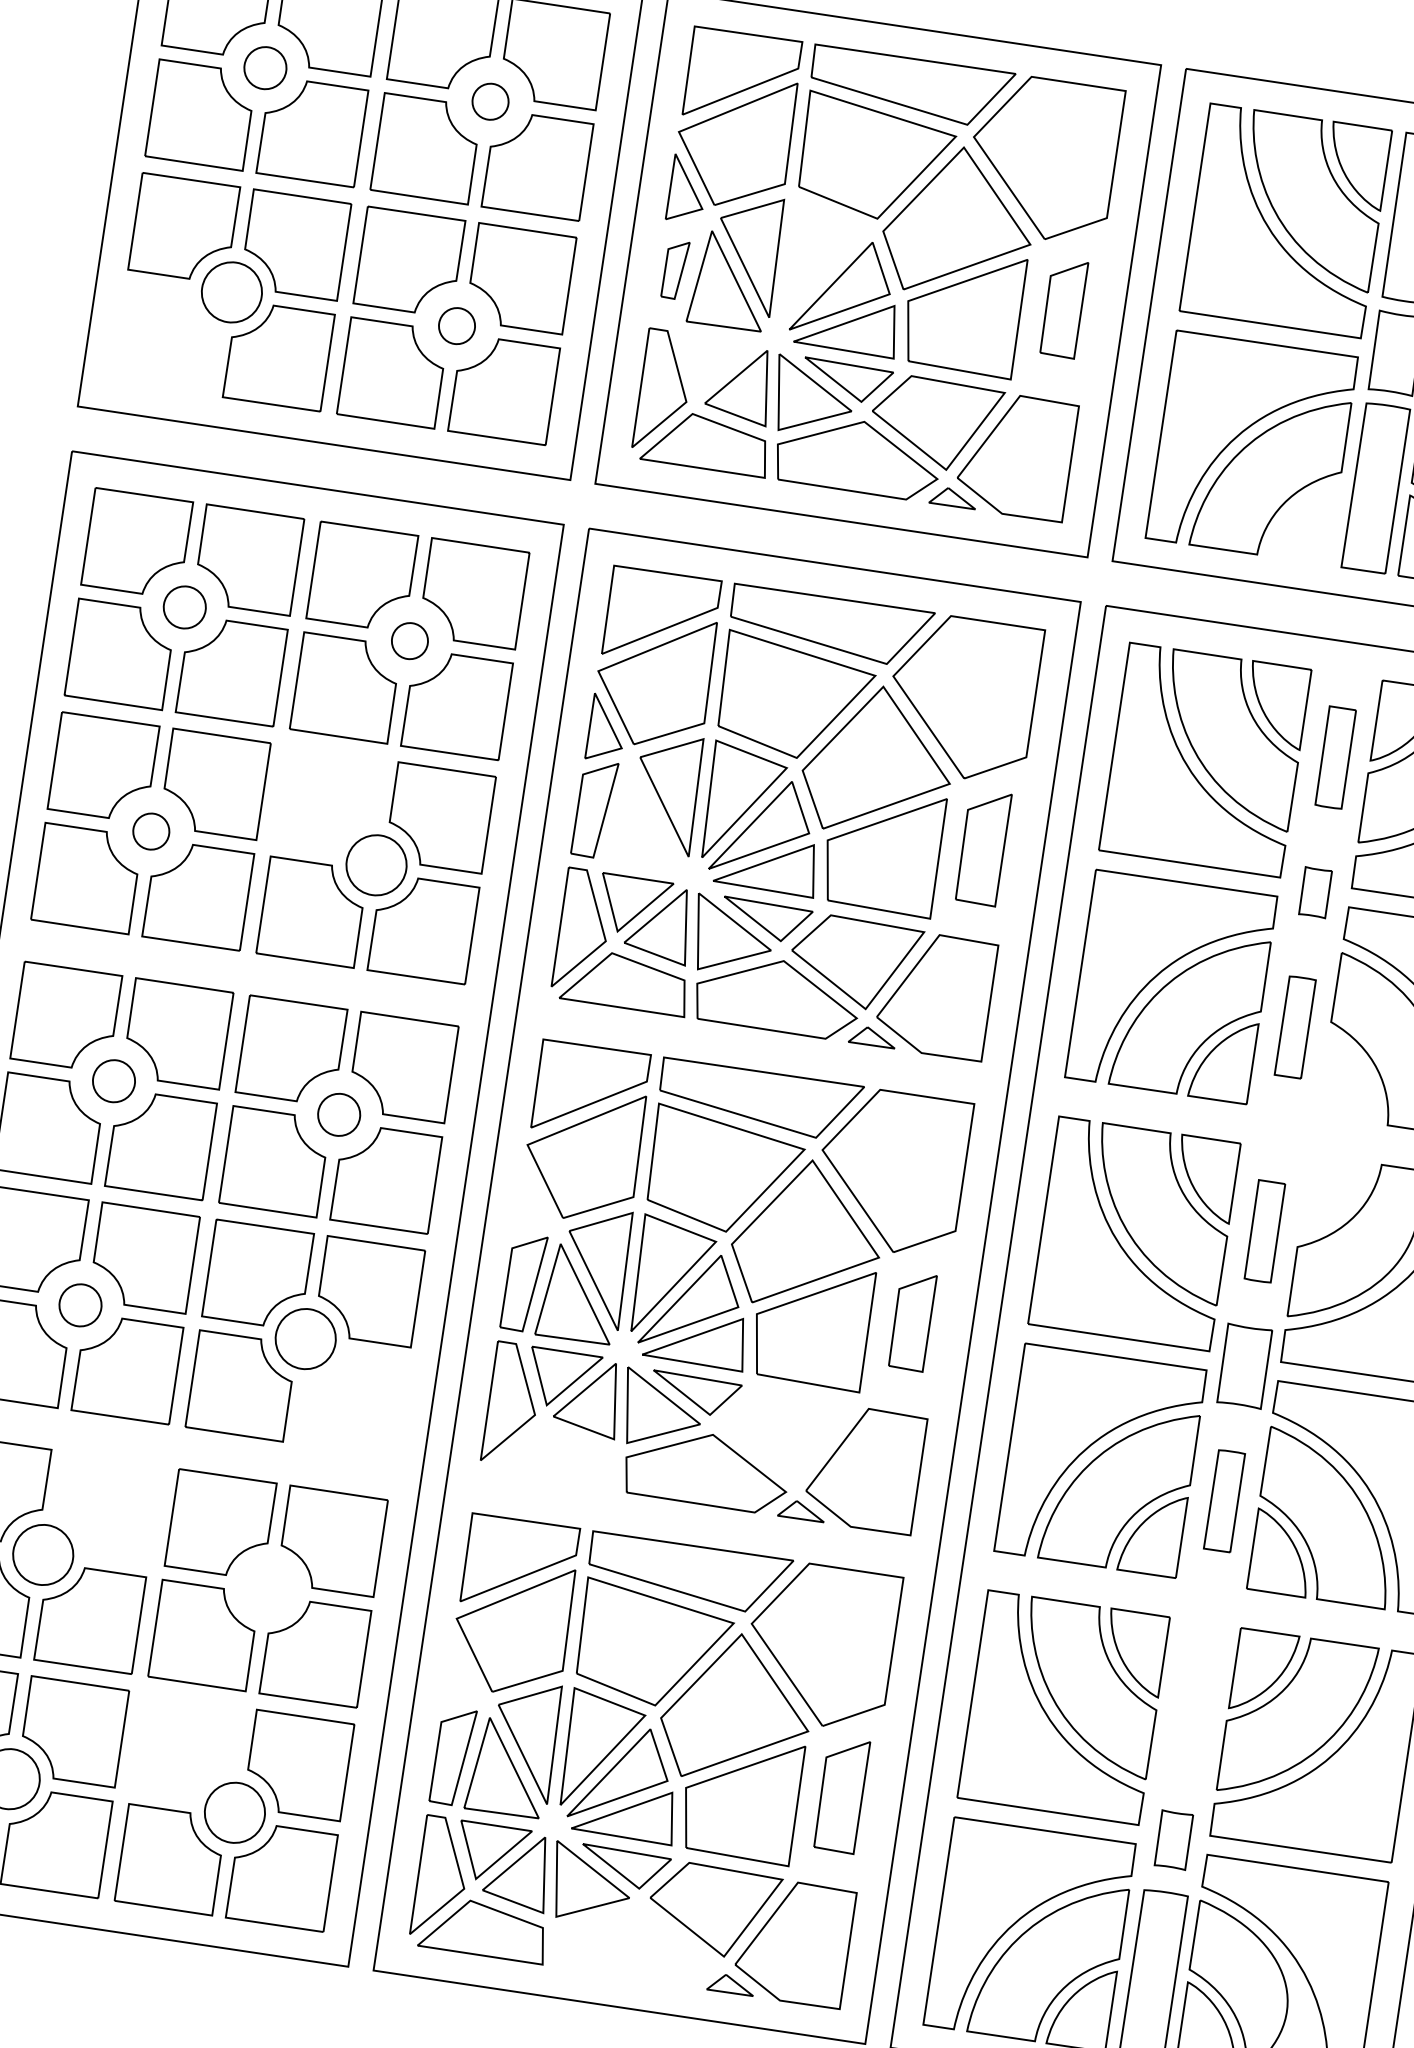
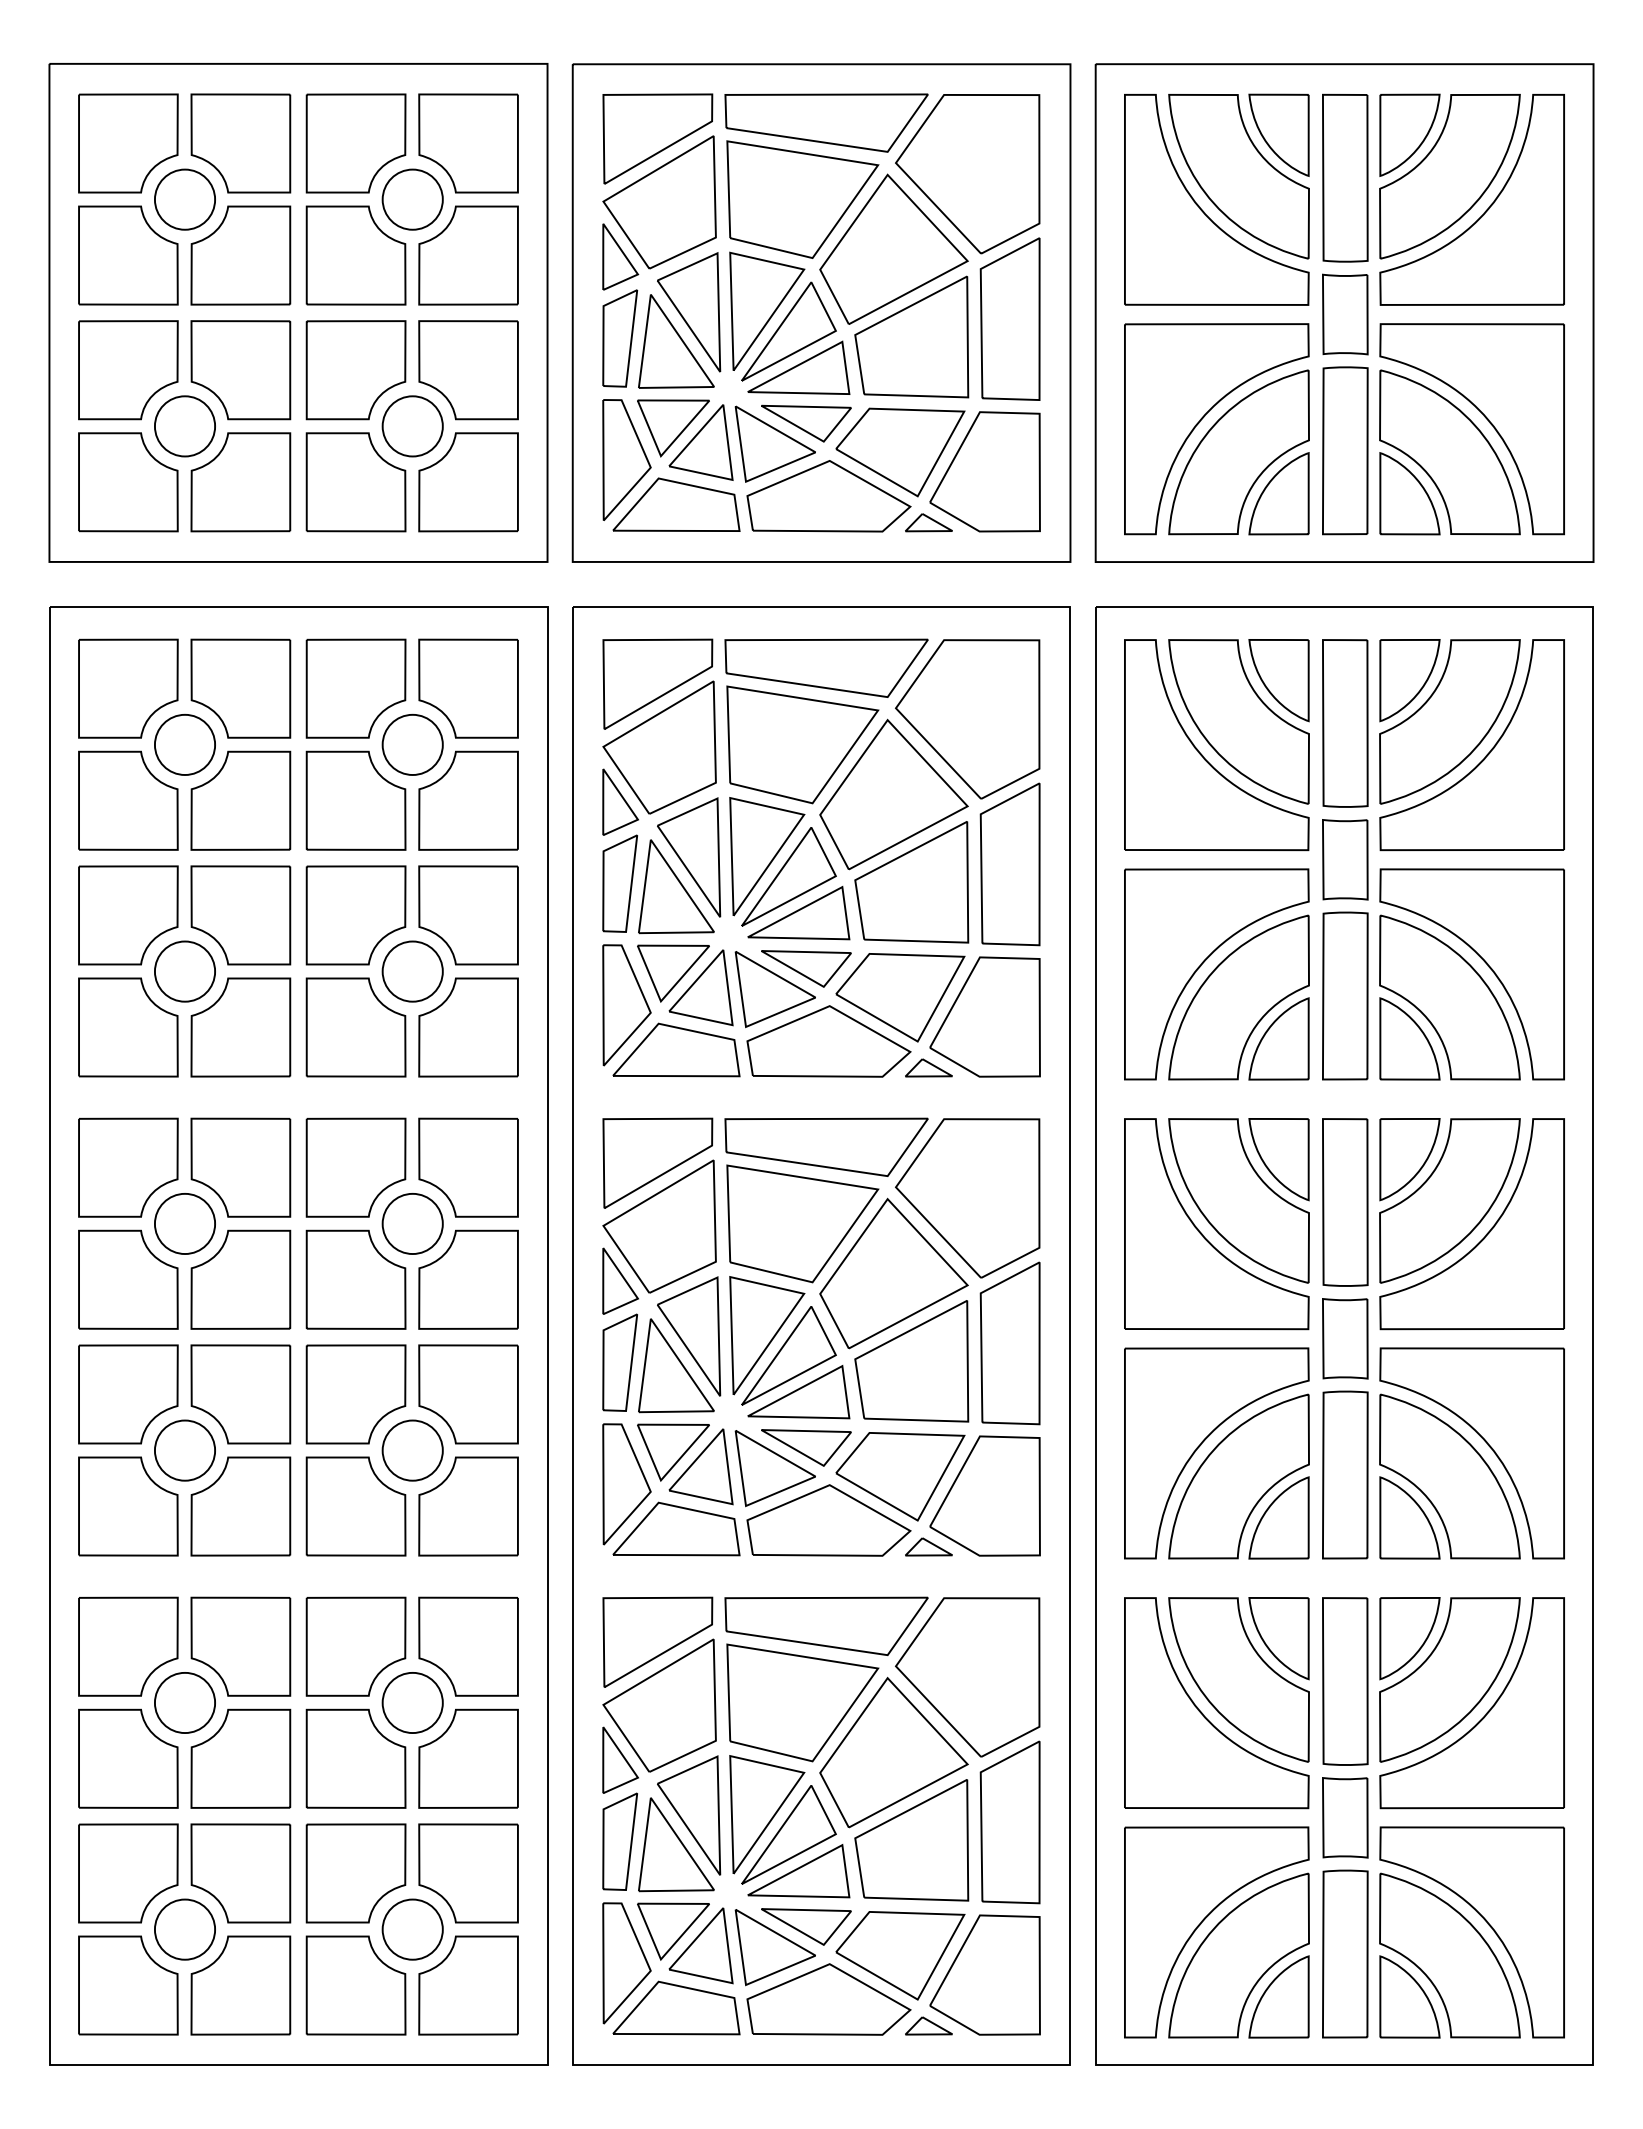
part: (264, 67) -> (184, 199), size x1.43
part: (490, 101) -> (412, 199), size x1.67
part: (825, 263) -> (767, 310), added
part: (675, 269) -> (620, 338), size x1.67
part: (1063, 307) -> (1009, 318), size x1.67
part: (456, 326) -> (412, 426), size x1.67
part: (167, 339) -> (128, 482), added
part: (714, 366) -> (673, 428), added
part: (1303, 520) -> (1278, 493), added
part: (184, 606) -> (184, 744), size x1.43
part: (409, 640) -> (412, 744), size x1.67
part: (1335, 757) -> (1345, 723), size x1.67
part: (328, 801) -> (355, 915), added
part: (649, 820) -> (676, 886), added
part: (150, 831) -> (184, 971), size x1.67
part: (982, 847) -> (1009, 864), size x1.43
part: (1315, 892) -> (1345, 859), size x1.67
part: (1295, 1026) -> (1345, 995), size x1.67
part: (1352, 1078) -> (1409, 1038), added
part: (113, 1080) -> (184, 1223), size x1.43
part: (339, 1114) -> (412, 1223), size x1.43
part: (1334, 1198) -> (1409, 1159), added
part: (536, 1201) -> (620, 1280), added
part: (1264, 1231) -> (1345, 1202), size x1.67
part: (80, 1305) -> (184, 1450), size x1.43
part: (911, 1321) -> (1009, 1343), size x1.67
part: (352, 1402) -> (468, 1506), added
part: (784, 1436) -> (900, 1476), added
part: (555, 1455) -> (676, 1528), added
part: (1224, 1500) -> (1345, 1474), size x1.67
part: (106, 1507) -> (240, 1646), added
part: (268, 1588) -> (412, 1702), added
part: (465, 1675) -> (620, 1759), added
part: (1194, 1705) -> (1345, 1681), added
part: (186, 1748) -> (355, 1873), added
part: (840, 1795) -> (1009, 1822), size x1.43
part: (1174, 1839) -> (1345, 1817), size x1.43
part: (635, 1943) -> (828, 1999), added

